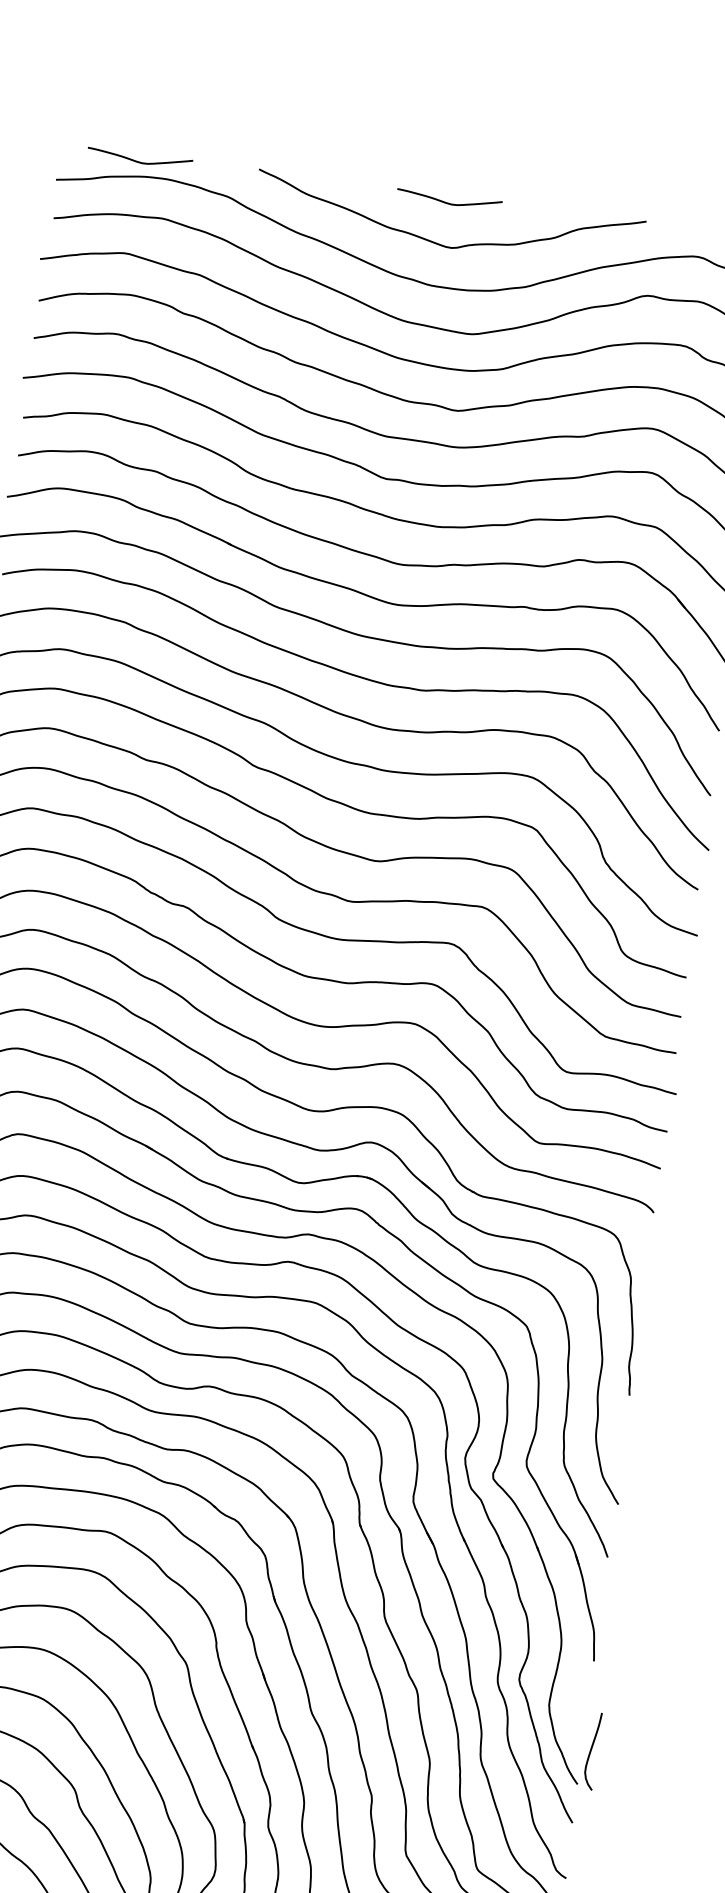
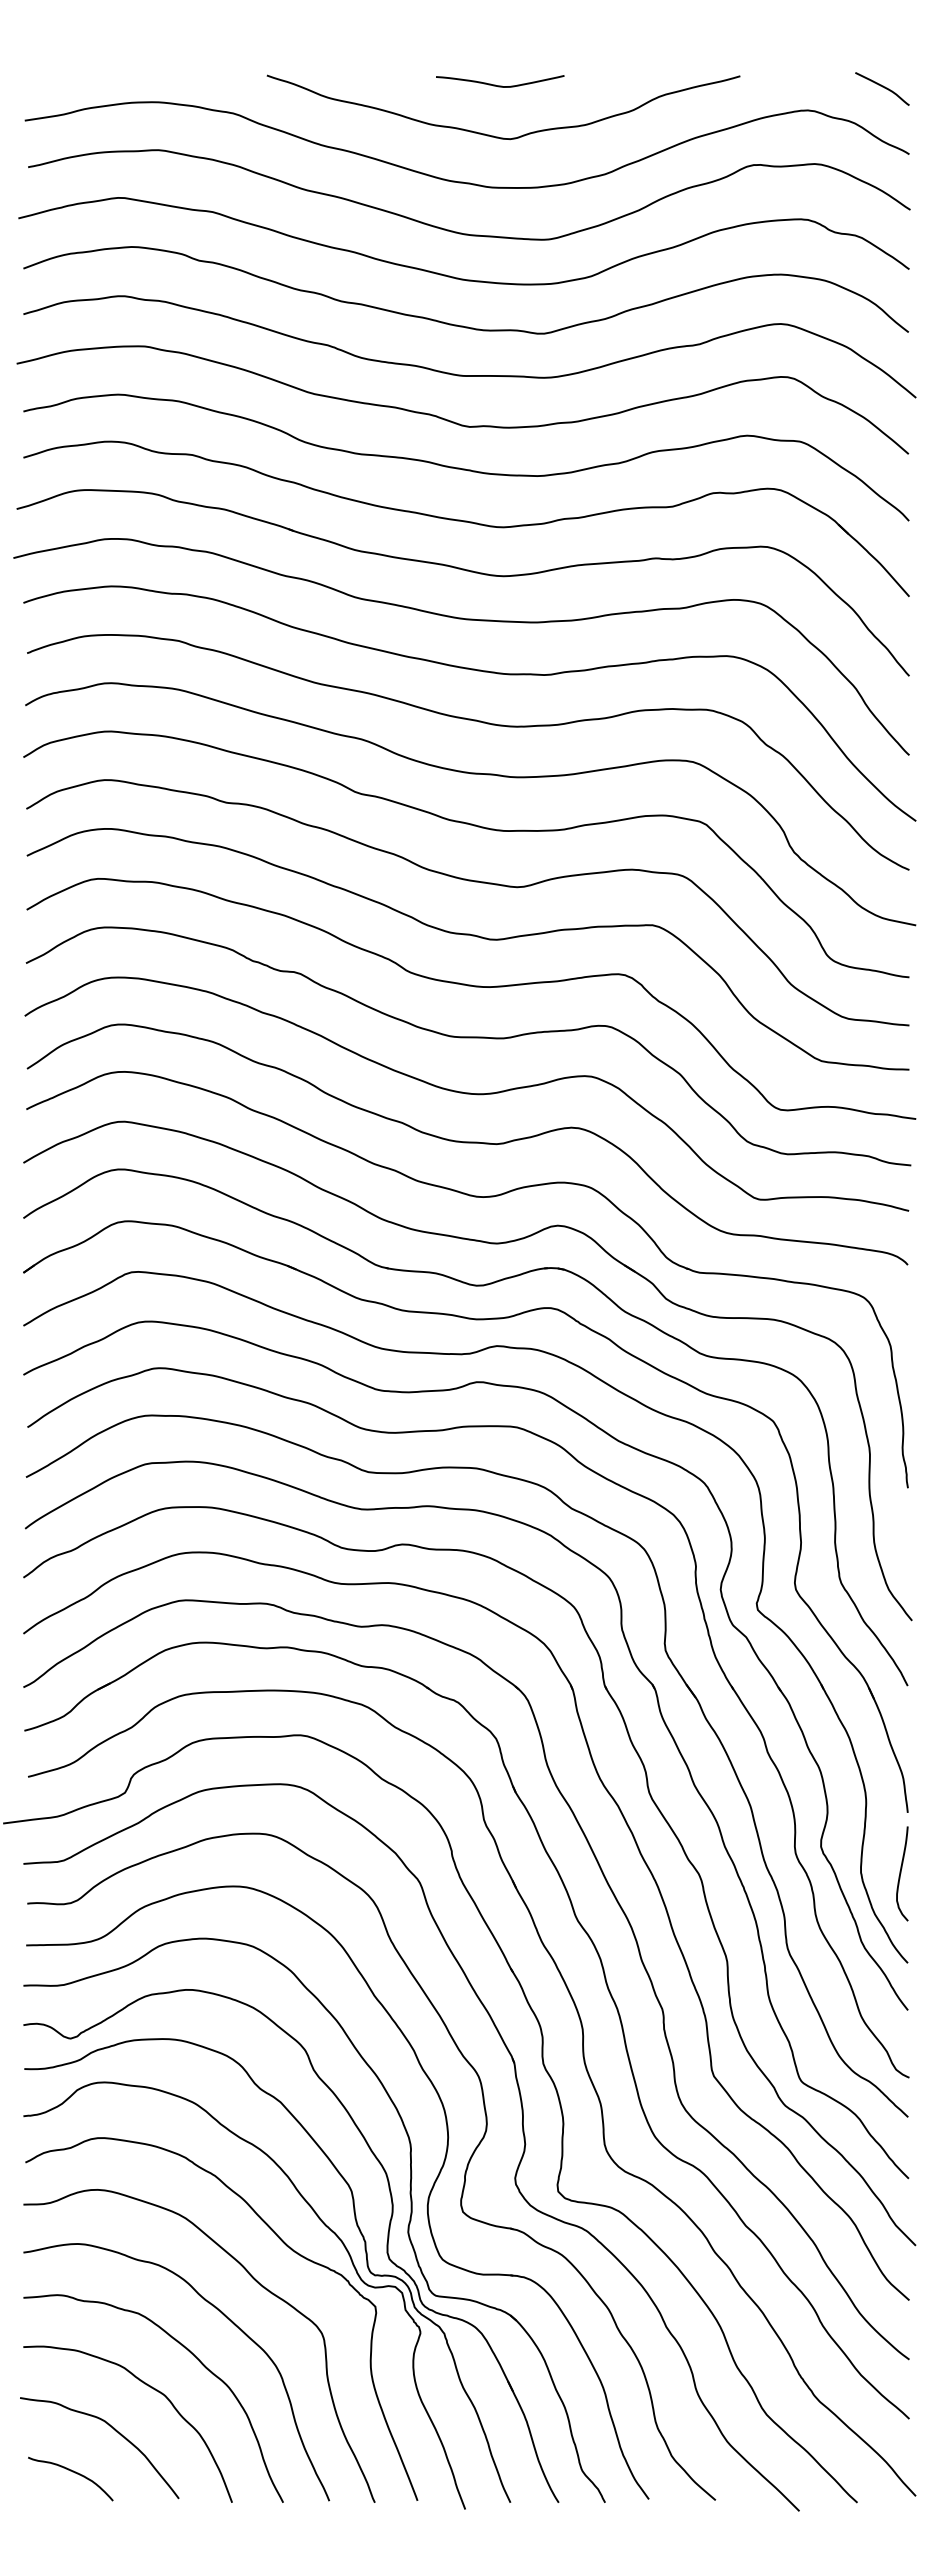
curve: (139, 161) -> (122, 85), removed
curve: (591, 1750) -> (901, 1873), moved

